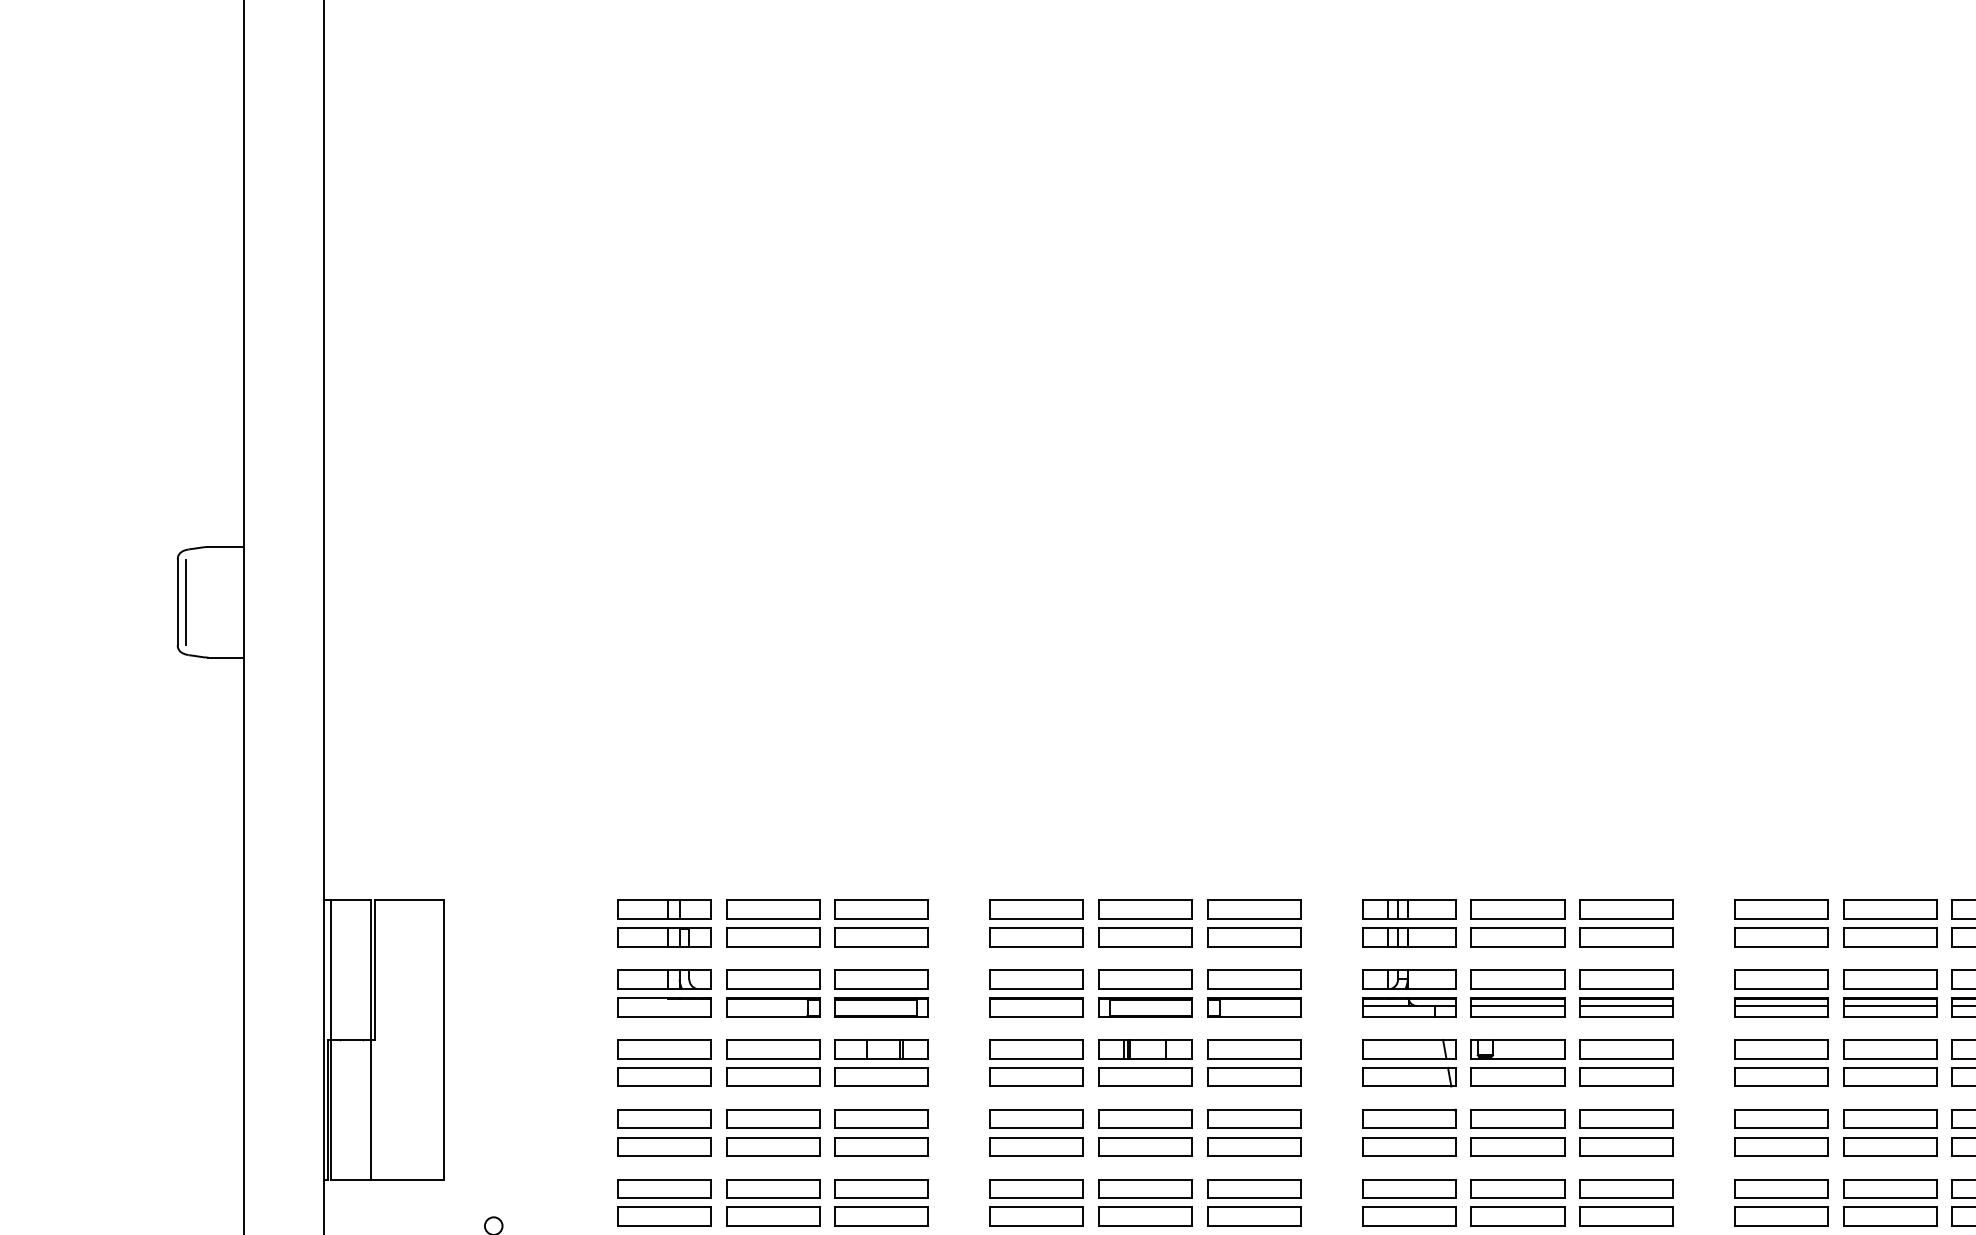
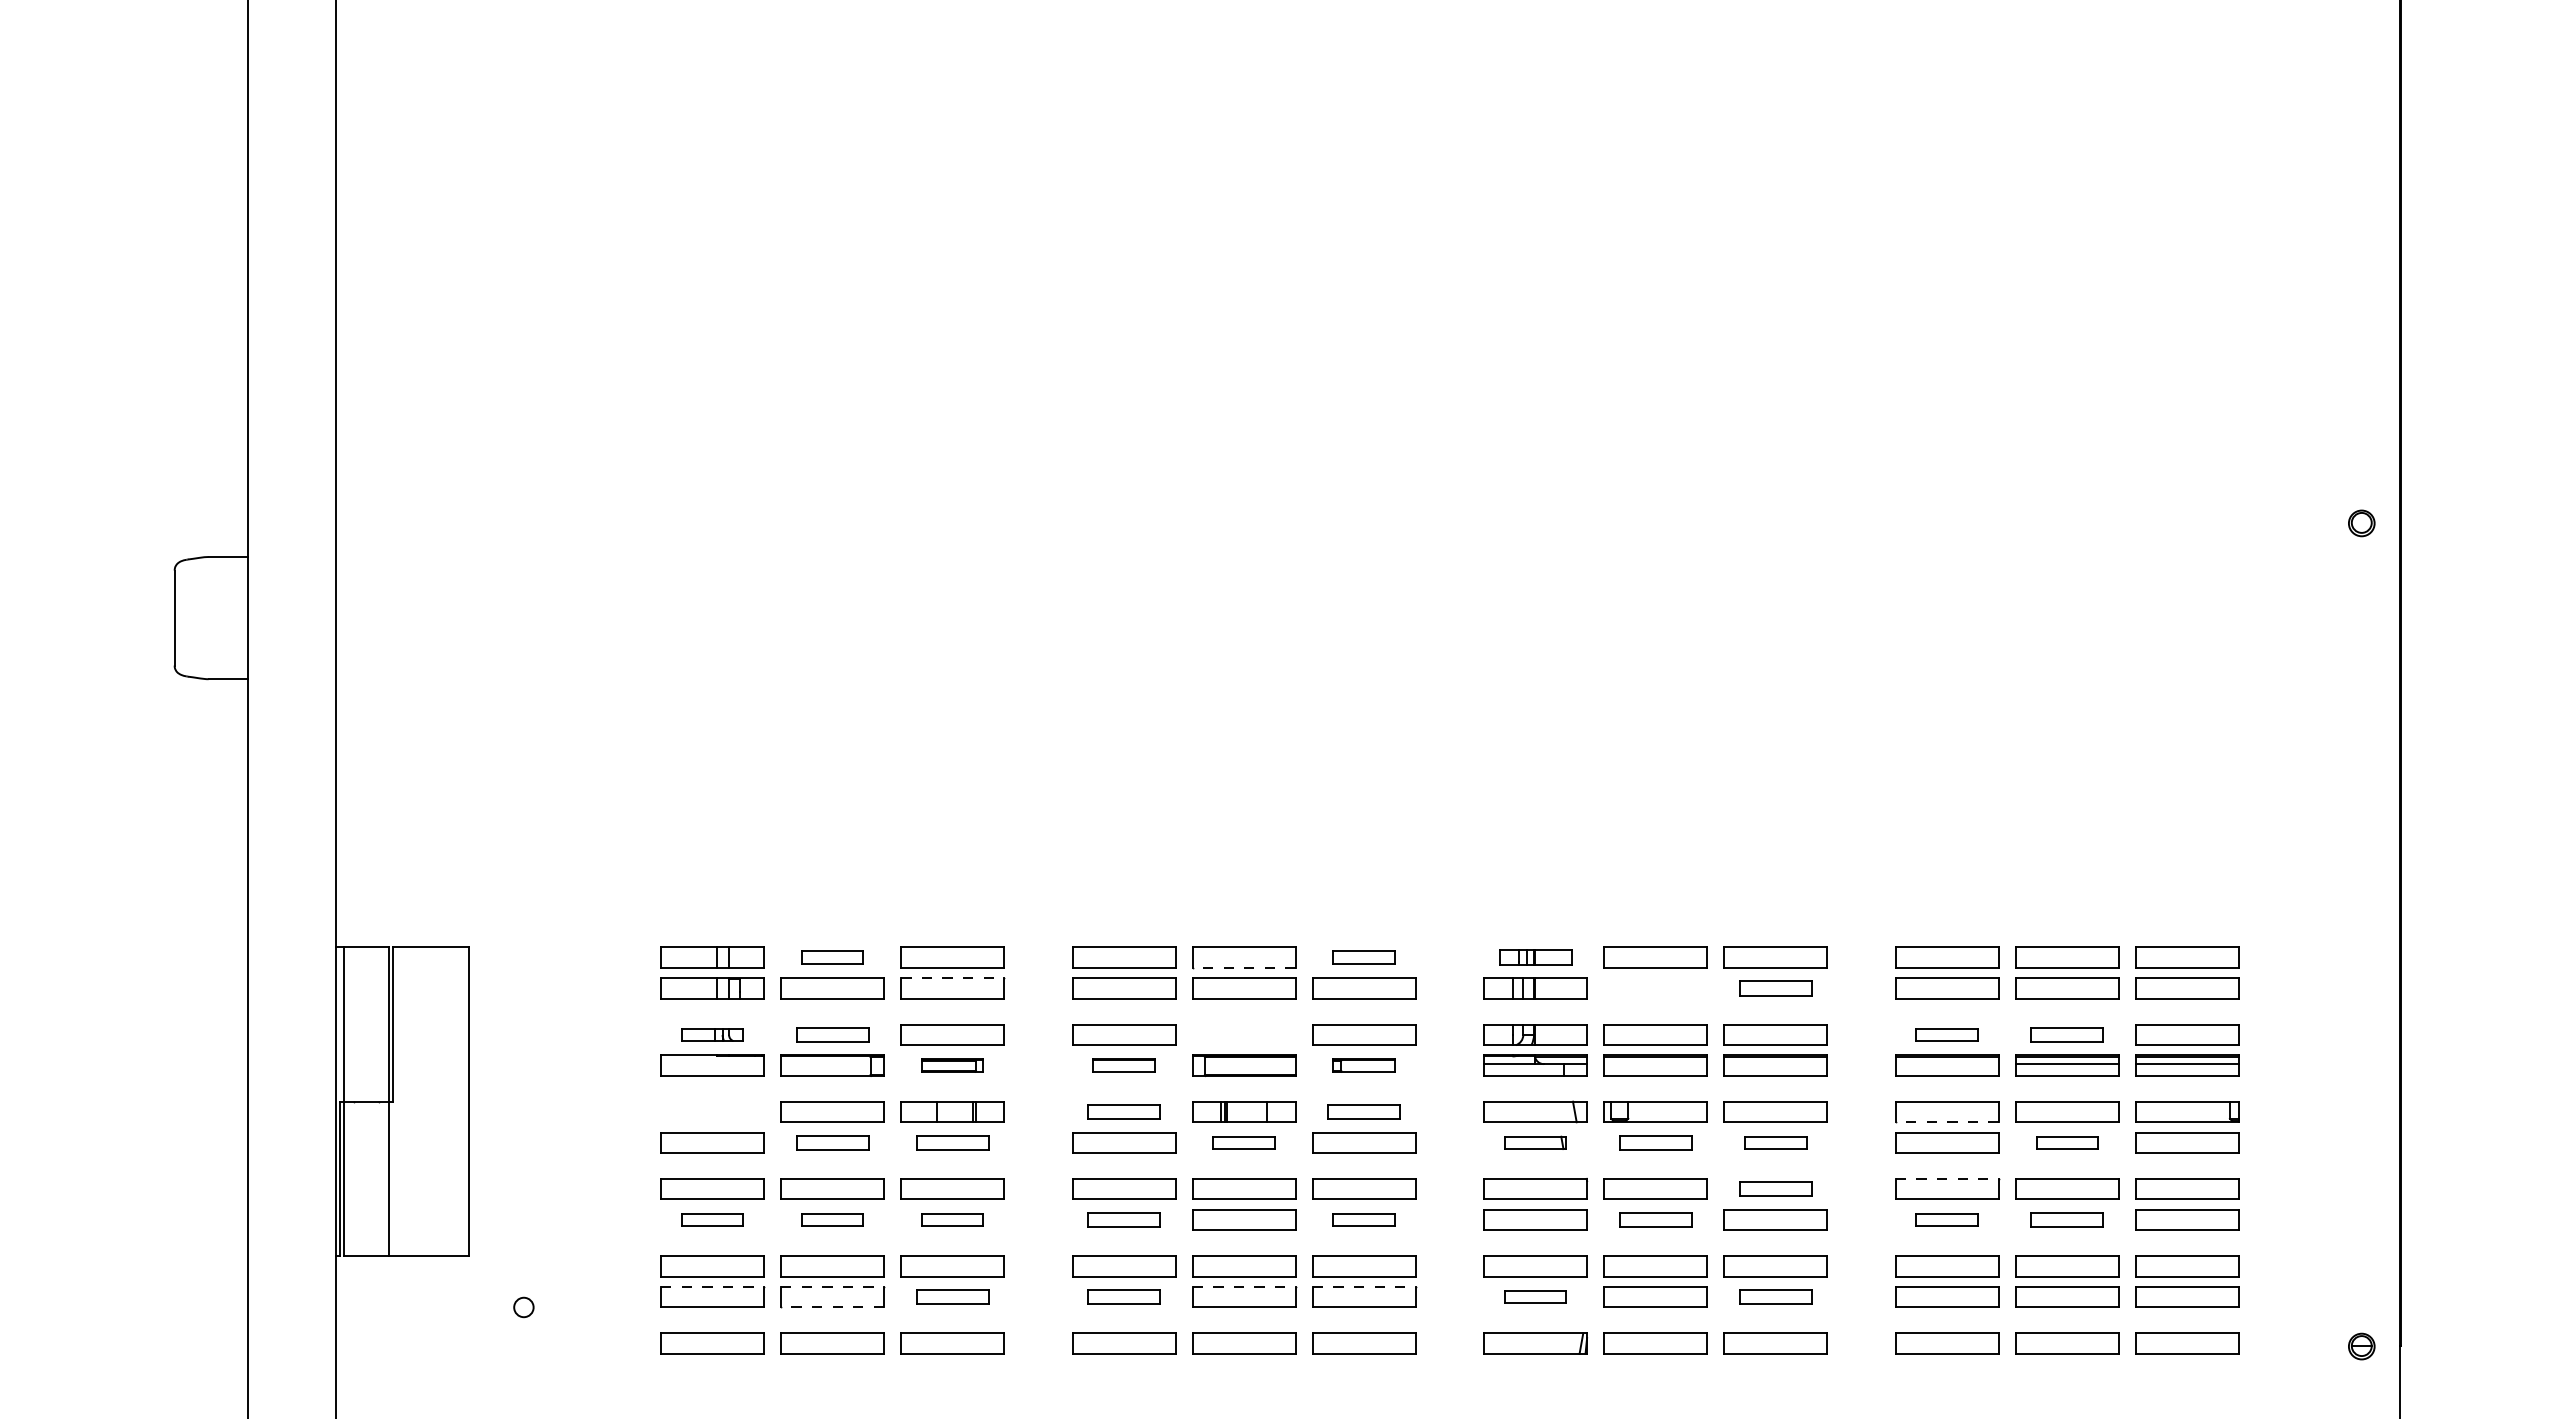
line: (185, 602) -> (183, 618), removed
part: (772, 909) -> (832, 957), size x0.6
part: (1254, 909) -> (1364, 957), size x0.6
part: (1409, 909) -> (1535, 957), size x0.7
line: (1144, 918) -> (1243, 967), solid -> dashed
line: (882, 928) -> (953, 978), solid -> dashed
part: (1517, 937) -> (1655, 988), removed
part: (1626, 937) -> (1775, 988), size x0.7
part: (664, 979) -> (712, 1034), size x0.6
part: (772, 979) -> (832, 1034), size x0.7
part: (1145, 979) -> (1244, 1034), removed
part: (1781, 979) -> (1947, 1034), size x0.6
part: (1890, 979) -> (2067, 1034), size x0.7
line: (1517, 1006) -> (1655, 1064), removed
line: (1626, 1006) -> (1775, 1064), removed
line: (1781, 1006) -> (1946, 1064), removed
part: (881, 1007) -> (952, 1065), size x0.6
part: (1037, 1007) -> (1124, 1065), size x0.6
part: (1254, 1007) -> (1364, 1065), size x0.6
part: (664, 1048) -> (712, 1111), removed
part: (1037, 1048) -> (1124, 1111), size x0.7
part: (1254, 1048) -> (1364, 1111), size x0.7
line: (1781, 1058) -> (1946, 1122), solid -> dashed
part: (772, 1076) -> (832, 1142), size x0.7
part: (881, 1076) -> (952, 1142), size x0.7
part: (1145, 1076) -> (1244, 1142), size x0.6
part: (1409, 1076) -> (1535, 1142), size x0.6
part: (1517, 1076) -> (1655, 1142), size x0.7
part: (1626, 1076) -> (1775, 1142), size x0.6
part: (1890, 1076) -> (2067, 1142), size x0.6
line: (1781, 1109) -> (1947, 1178), solid -> dashed
part: (1626, 1118) -> (1775, 1188), size x0.7
part: (664, 1146) -> (712, 1219), size x0.6
part: (772, 1146) -> (832, 1219), size x0.6
part: (881, 1146) -> (952, 1219), size x0.6
part: (1037, 1146) -> (1124, 1219), size x0.7
part: (1254, 1146) -> (1364, 1219), size x0.6
part: (1517, 1146) -> (1655, 1219), size x0.7
part: (1781, 1146) -> (1947, 1219), size x0.6
part: (1890, 1146) -> (2067, 1219), size x0.7
line: (665, 1207) -> (713, 1286), solid -> dashed
line: (773, 1207) -> (833, 1286), solid -> dashed
line: (1145, 1207) -> (1244, 1286), solid -> dashed
line: (1254, 1207) -> (1364, 1286), solid -> dashed
part: (881, 1216) -> (952, 1296), size x0.7
part: (1037, 1216) -> (1124, 1296), size x0.7
part: (1409, 1216) -> (1535, 1296), size x0.6
part: (1626, 1216) -> (1775, 1296), size x0.7
line: (772, 1226) -> (832, 1307), solid -> dashed

